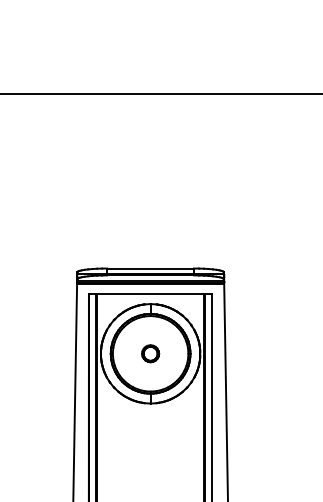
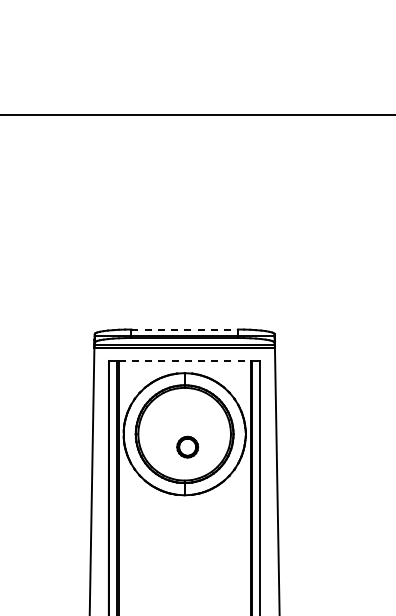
line: (151, 268) -> (185, 329), solid -> dashed
line: (150, 293) -> (184, 360), solid -> dashed
part: (150, 353) -> (187, 446), moved

